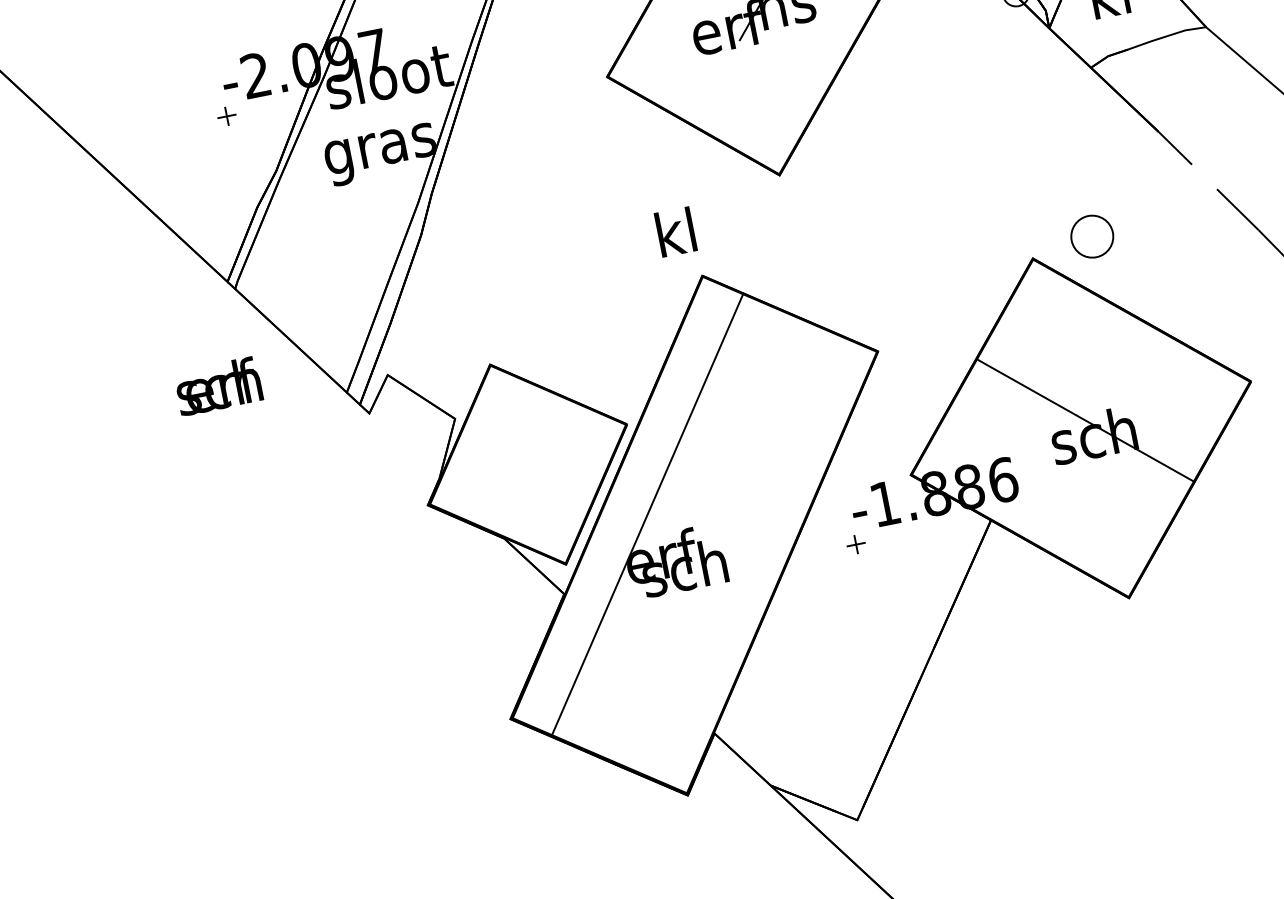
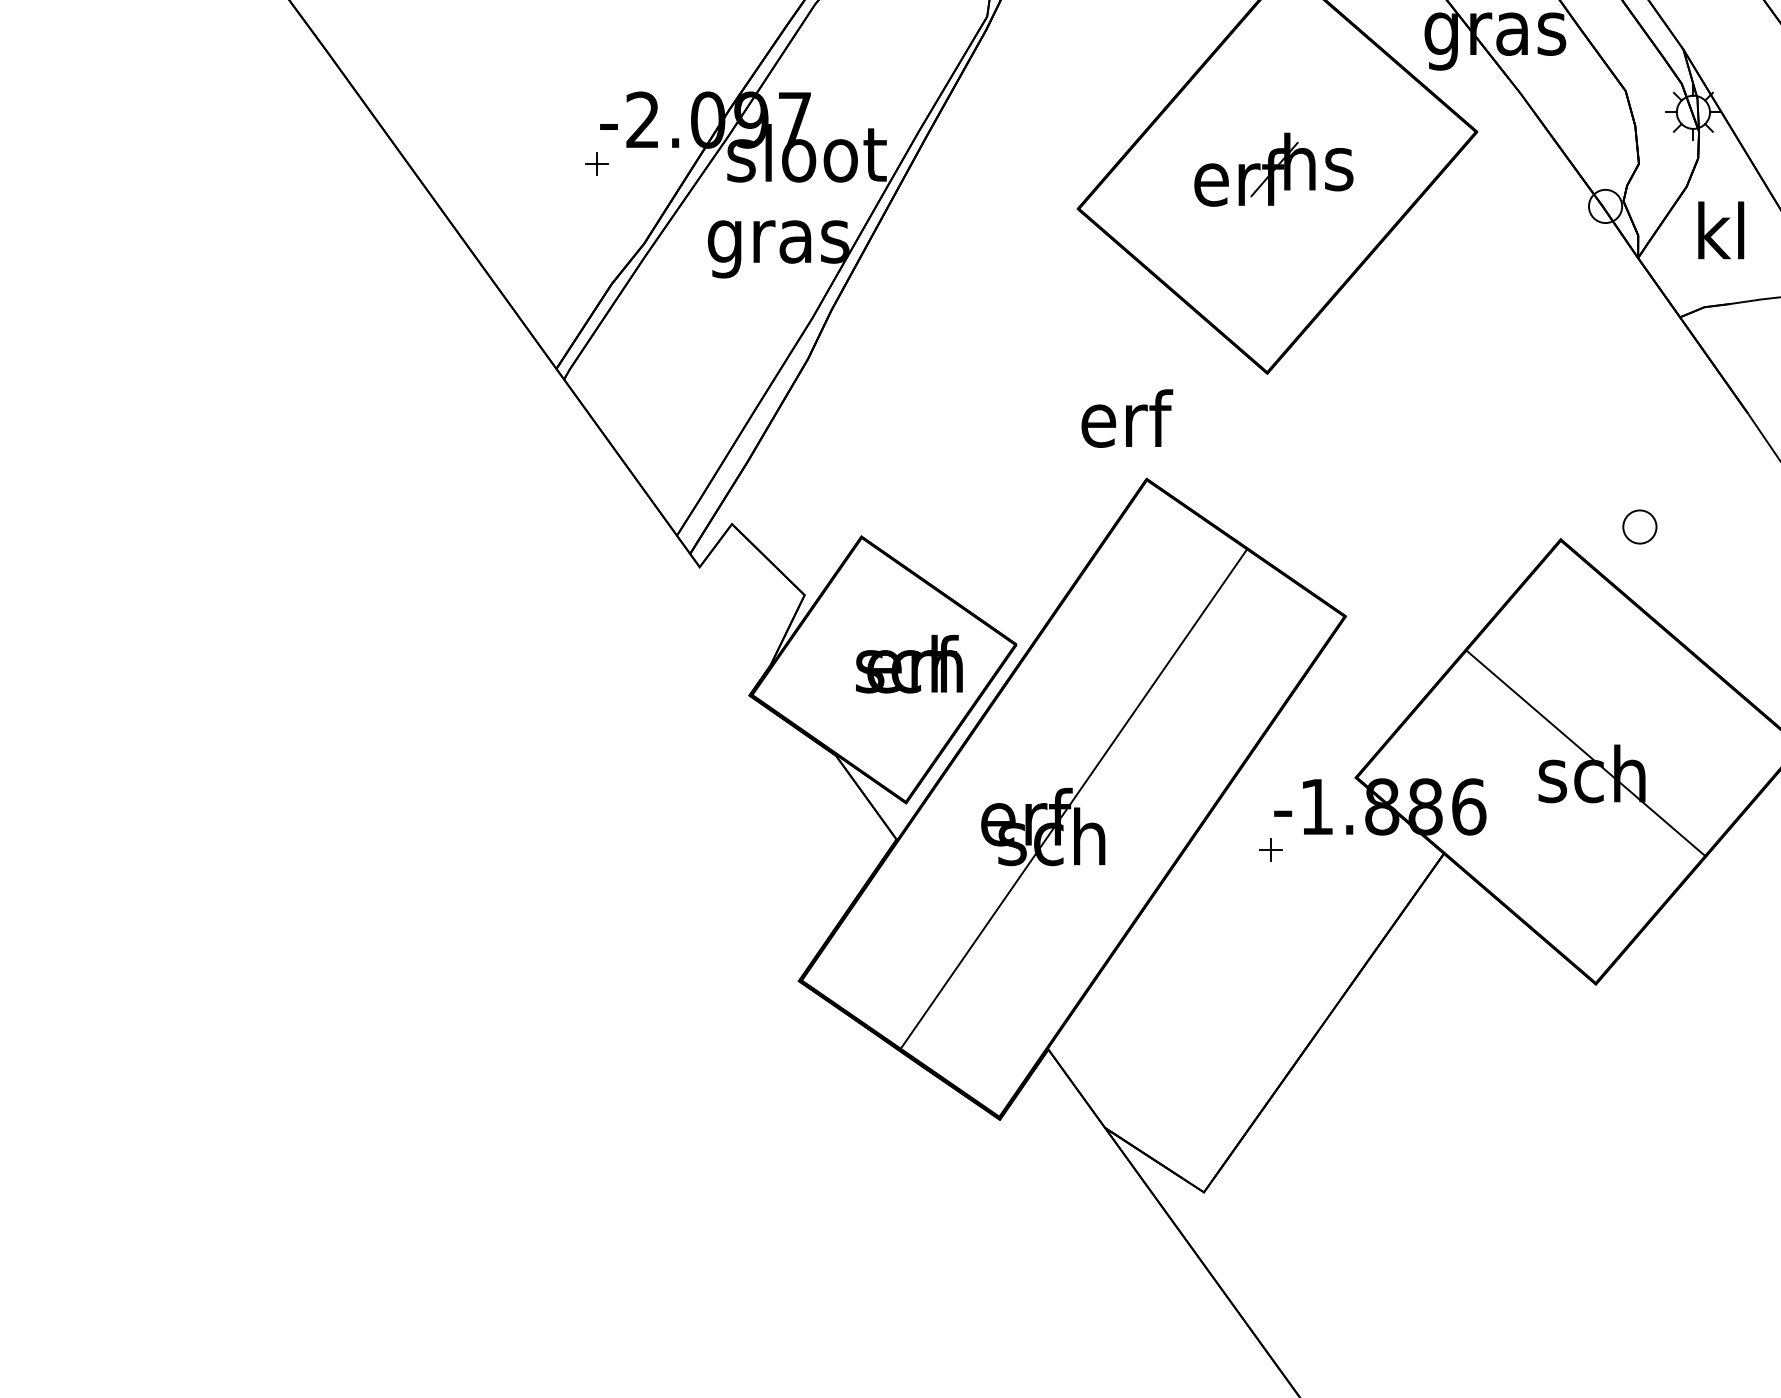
text: (678, 231) -> (1127, 418), kl -> erf
part: (1091, 236) -> (1639, 526), size x0.62
text: (218, 385) -> (909, 663), moved
line: (647, 513) -> (1073, 798), moved

